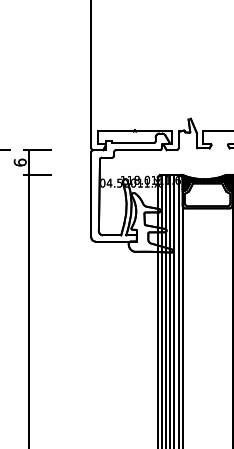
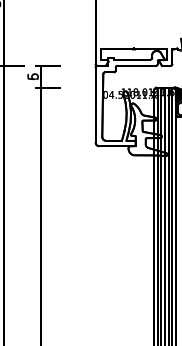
text: (19, 162) -> (32, 76), 6 -> 5

